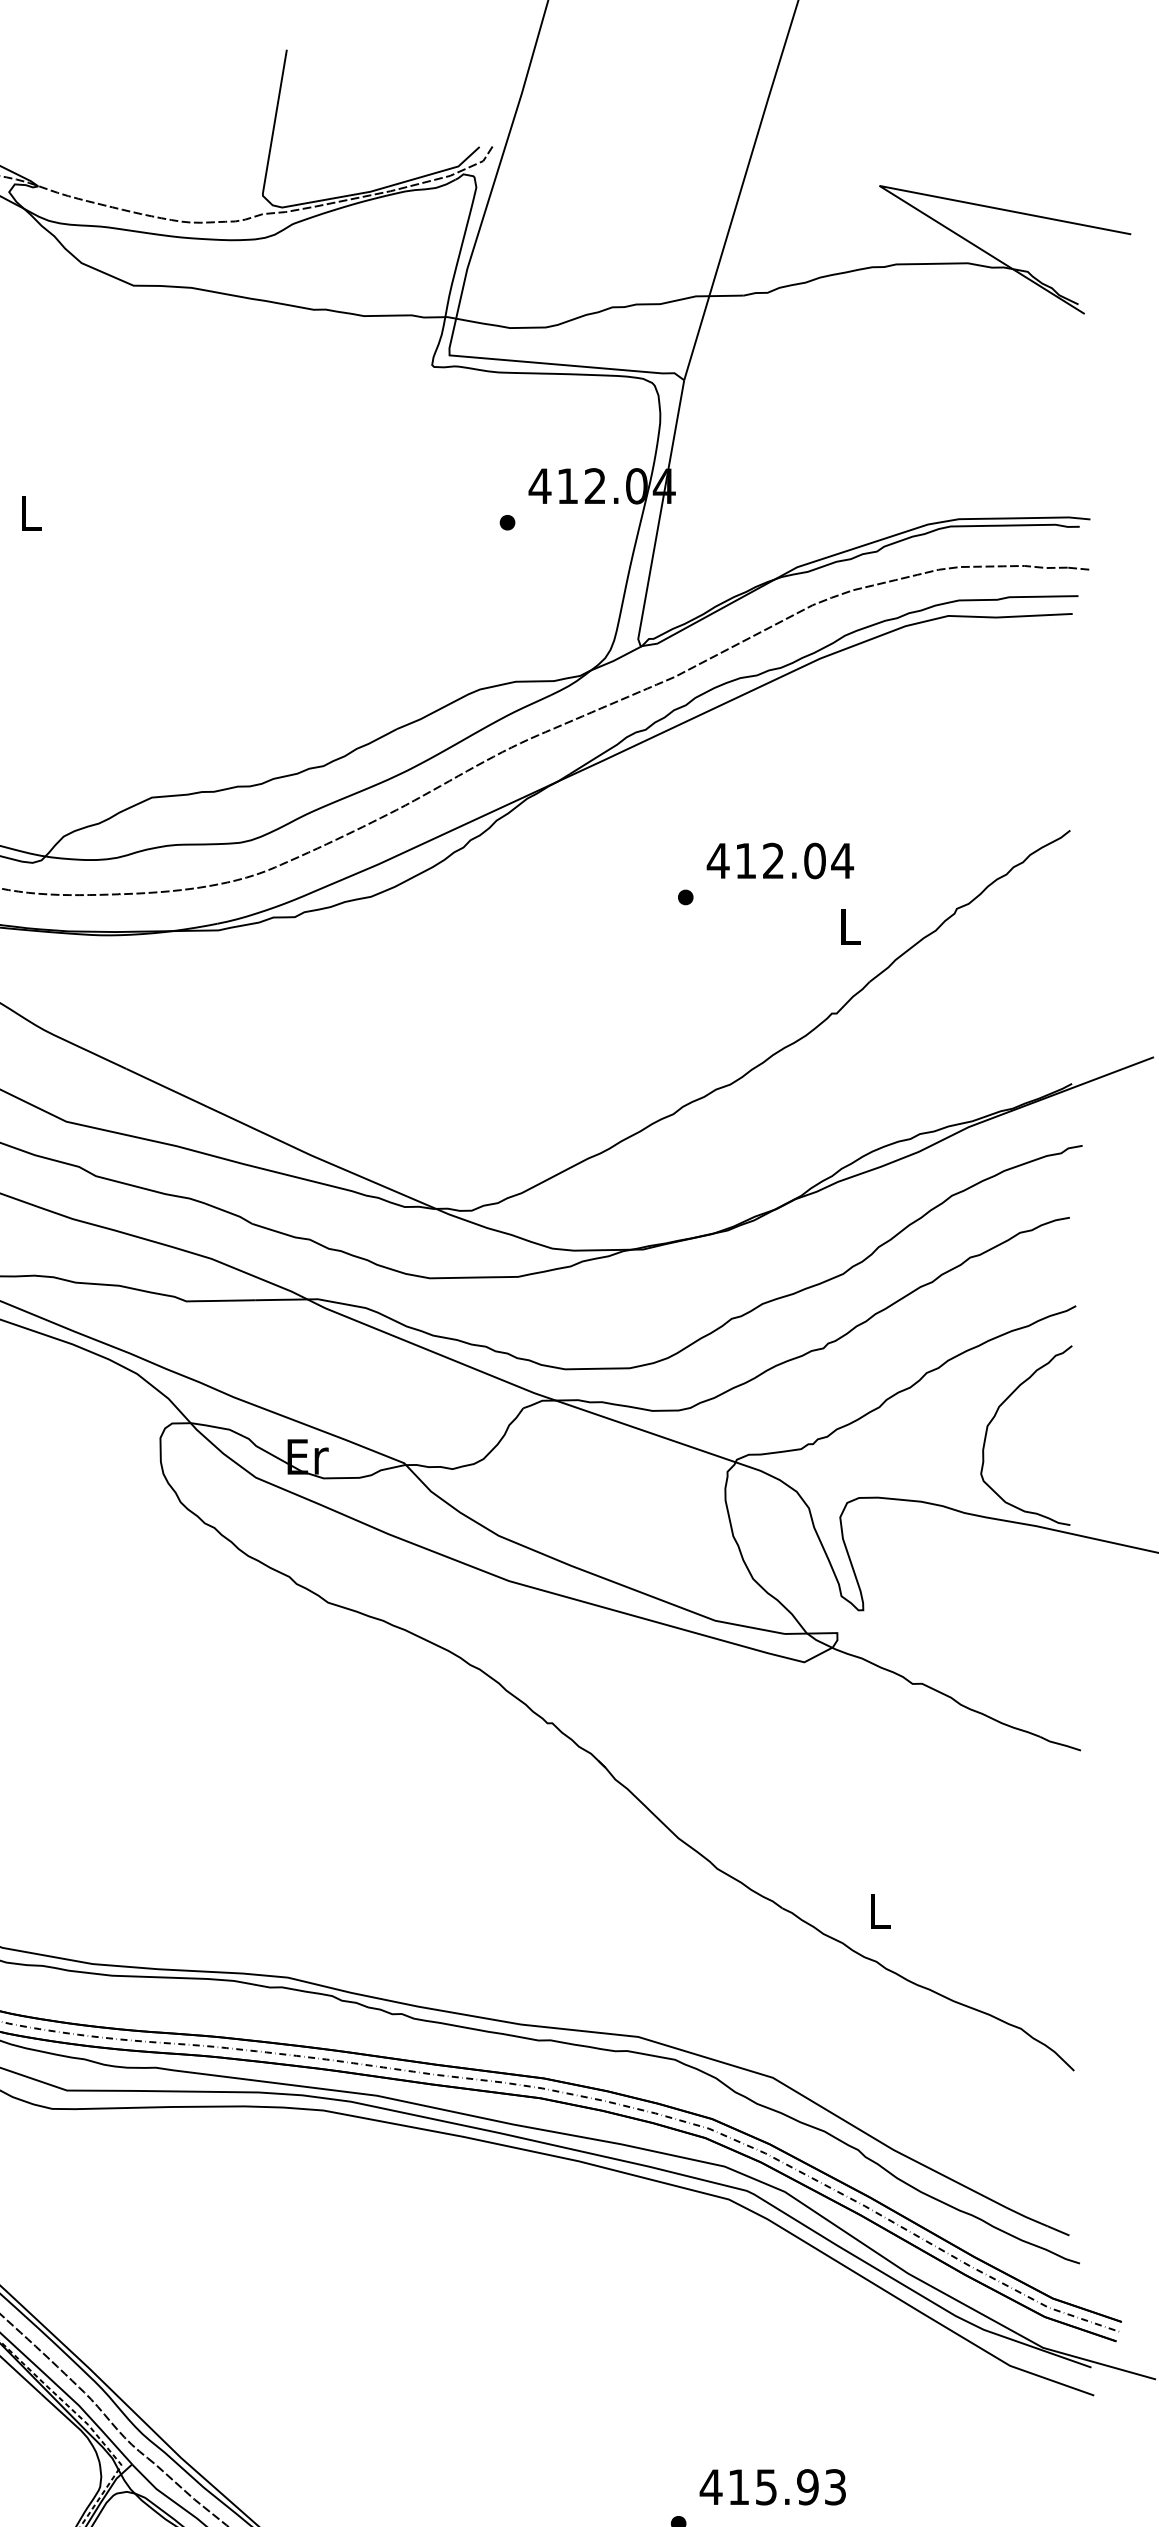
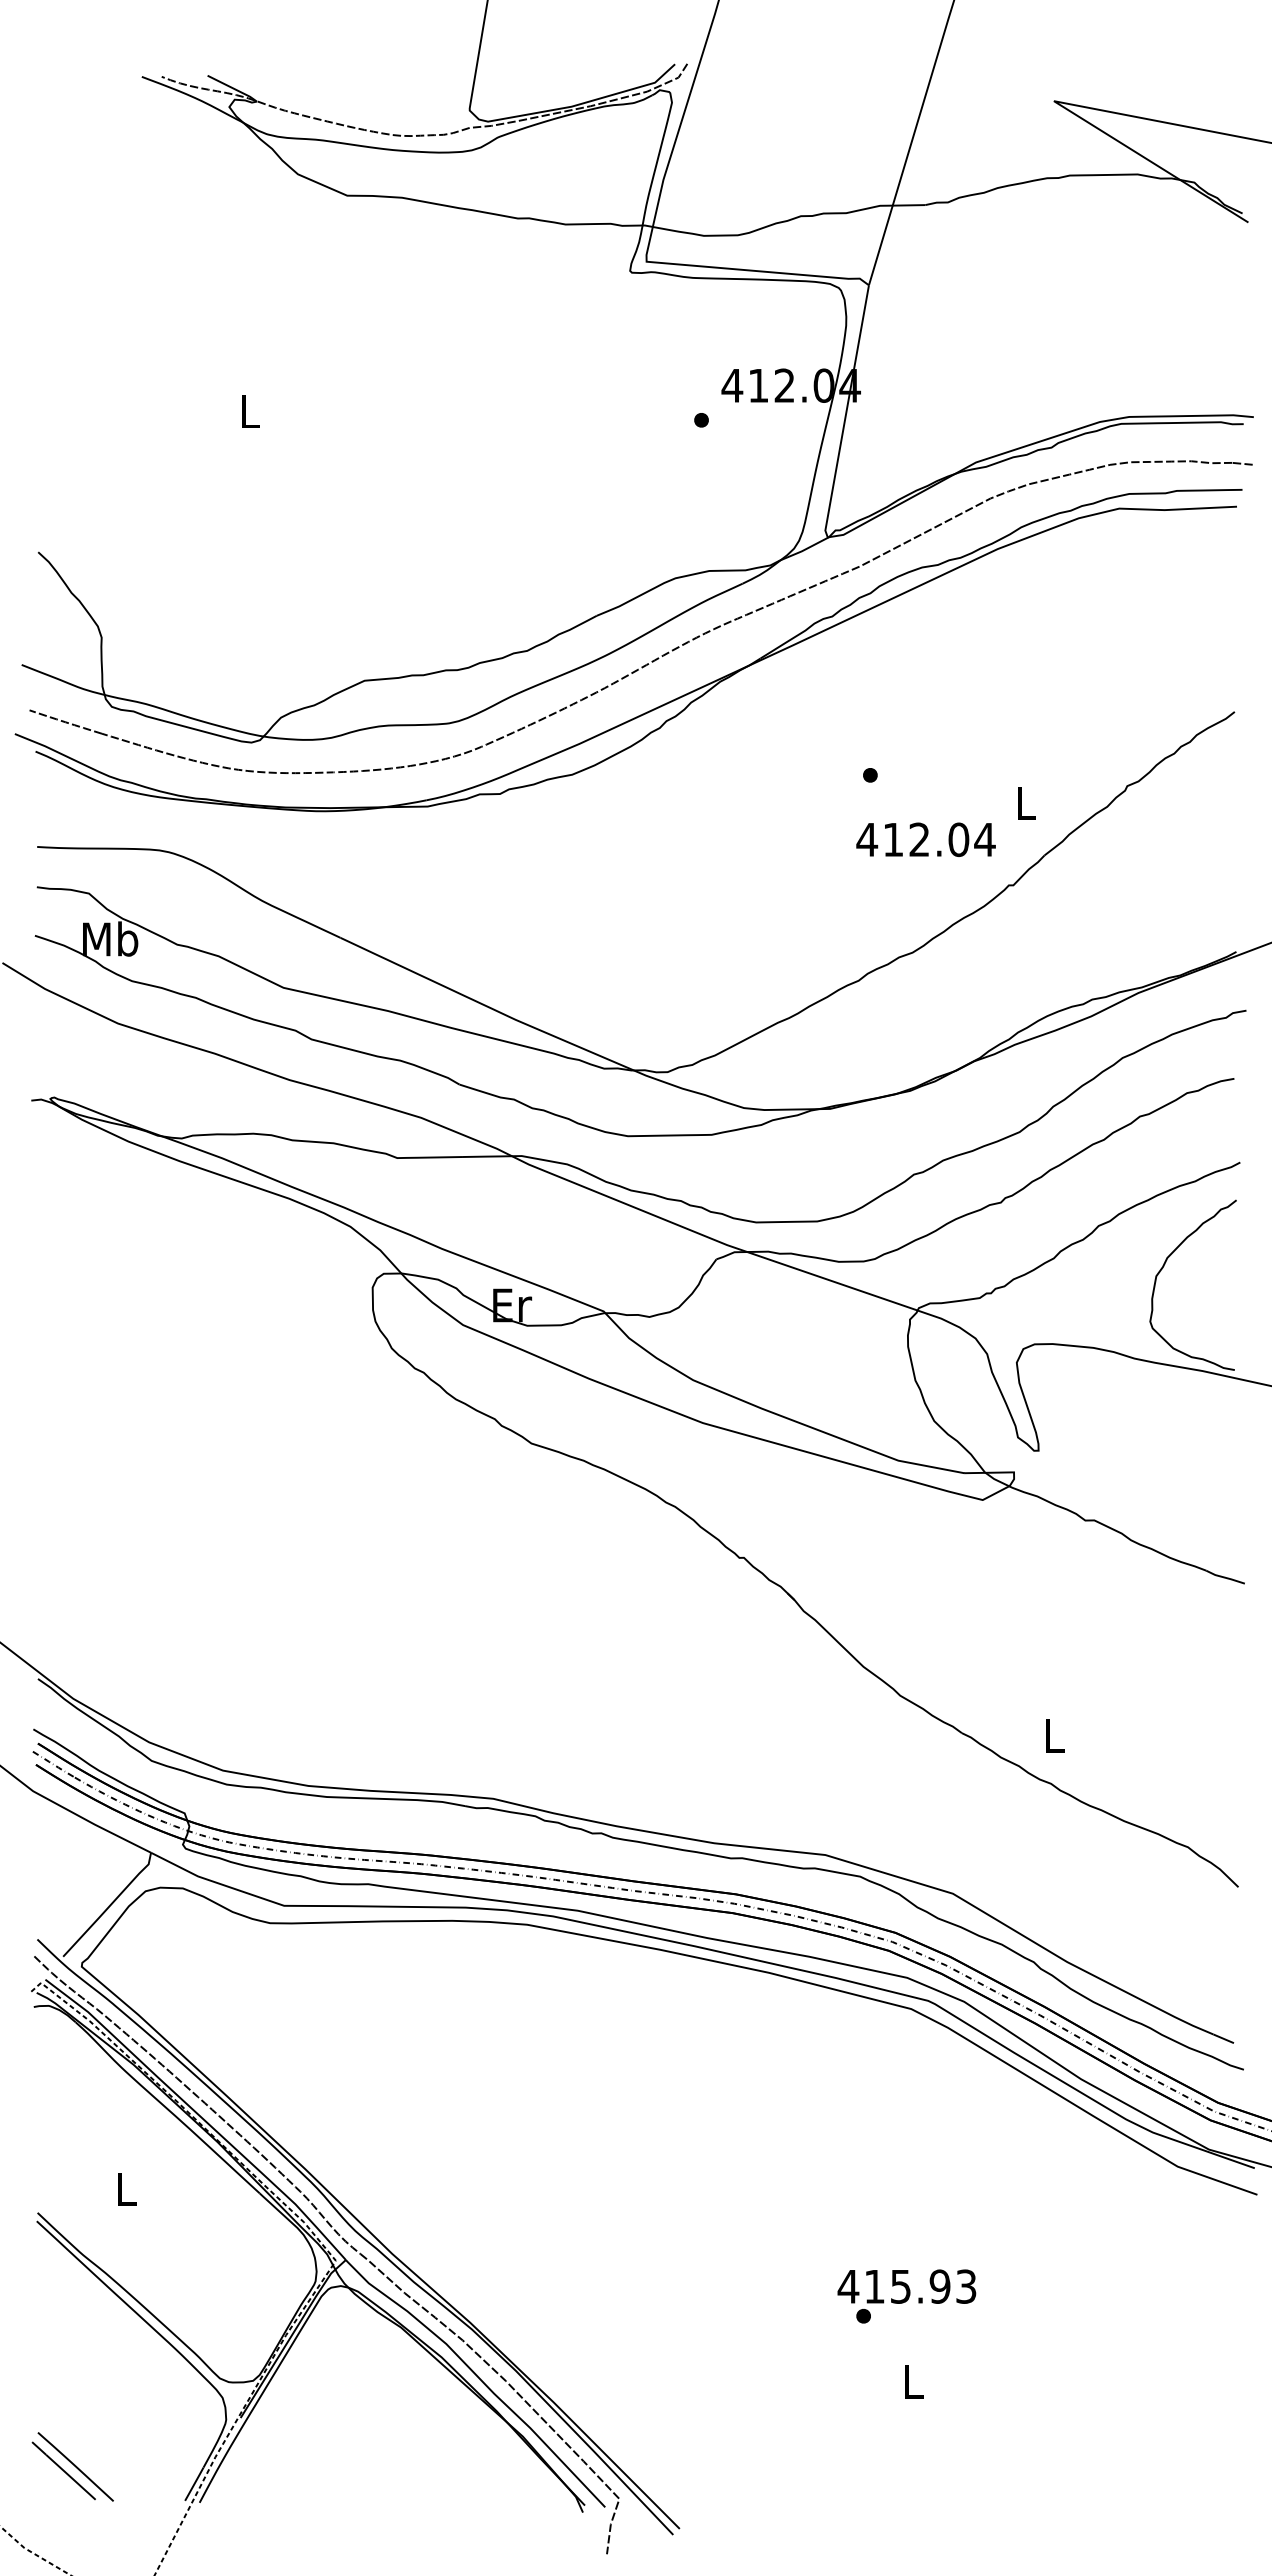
text: (779, 860) -> (925, 839), moved
text: (772, 2487) -> (906, 2286), moved

